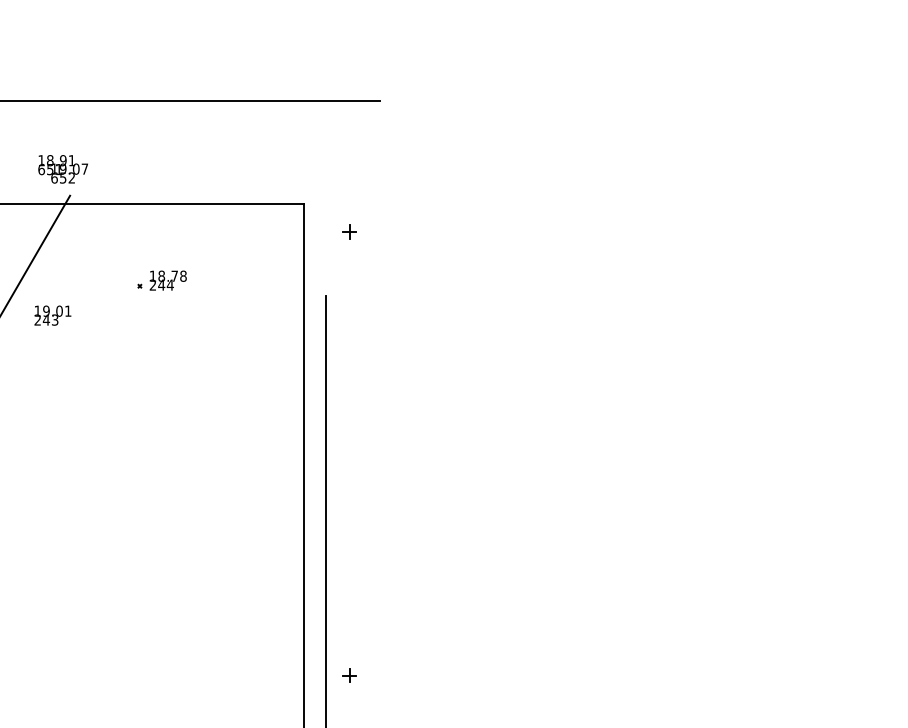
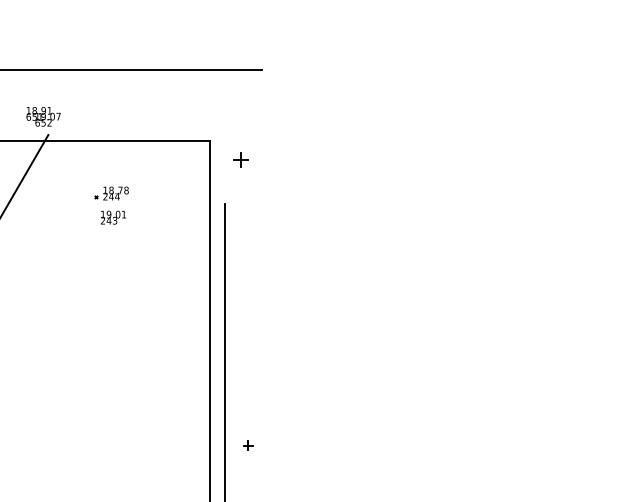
part: (350, 231) -> (241, 159), size x1.6
text: (52, 315) -> (113, 217), moved
part: (350, 675) -> (248, 445), moved

